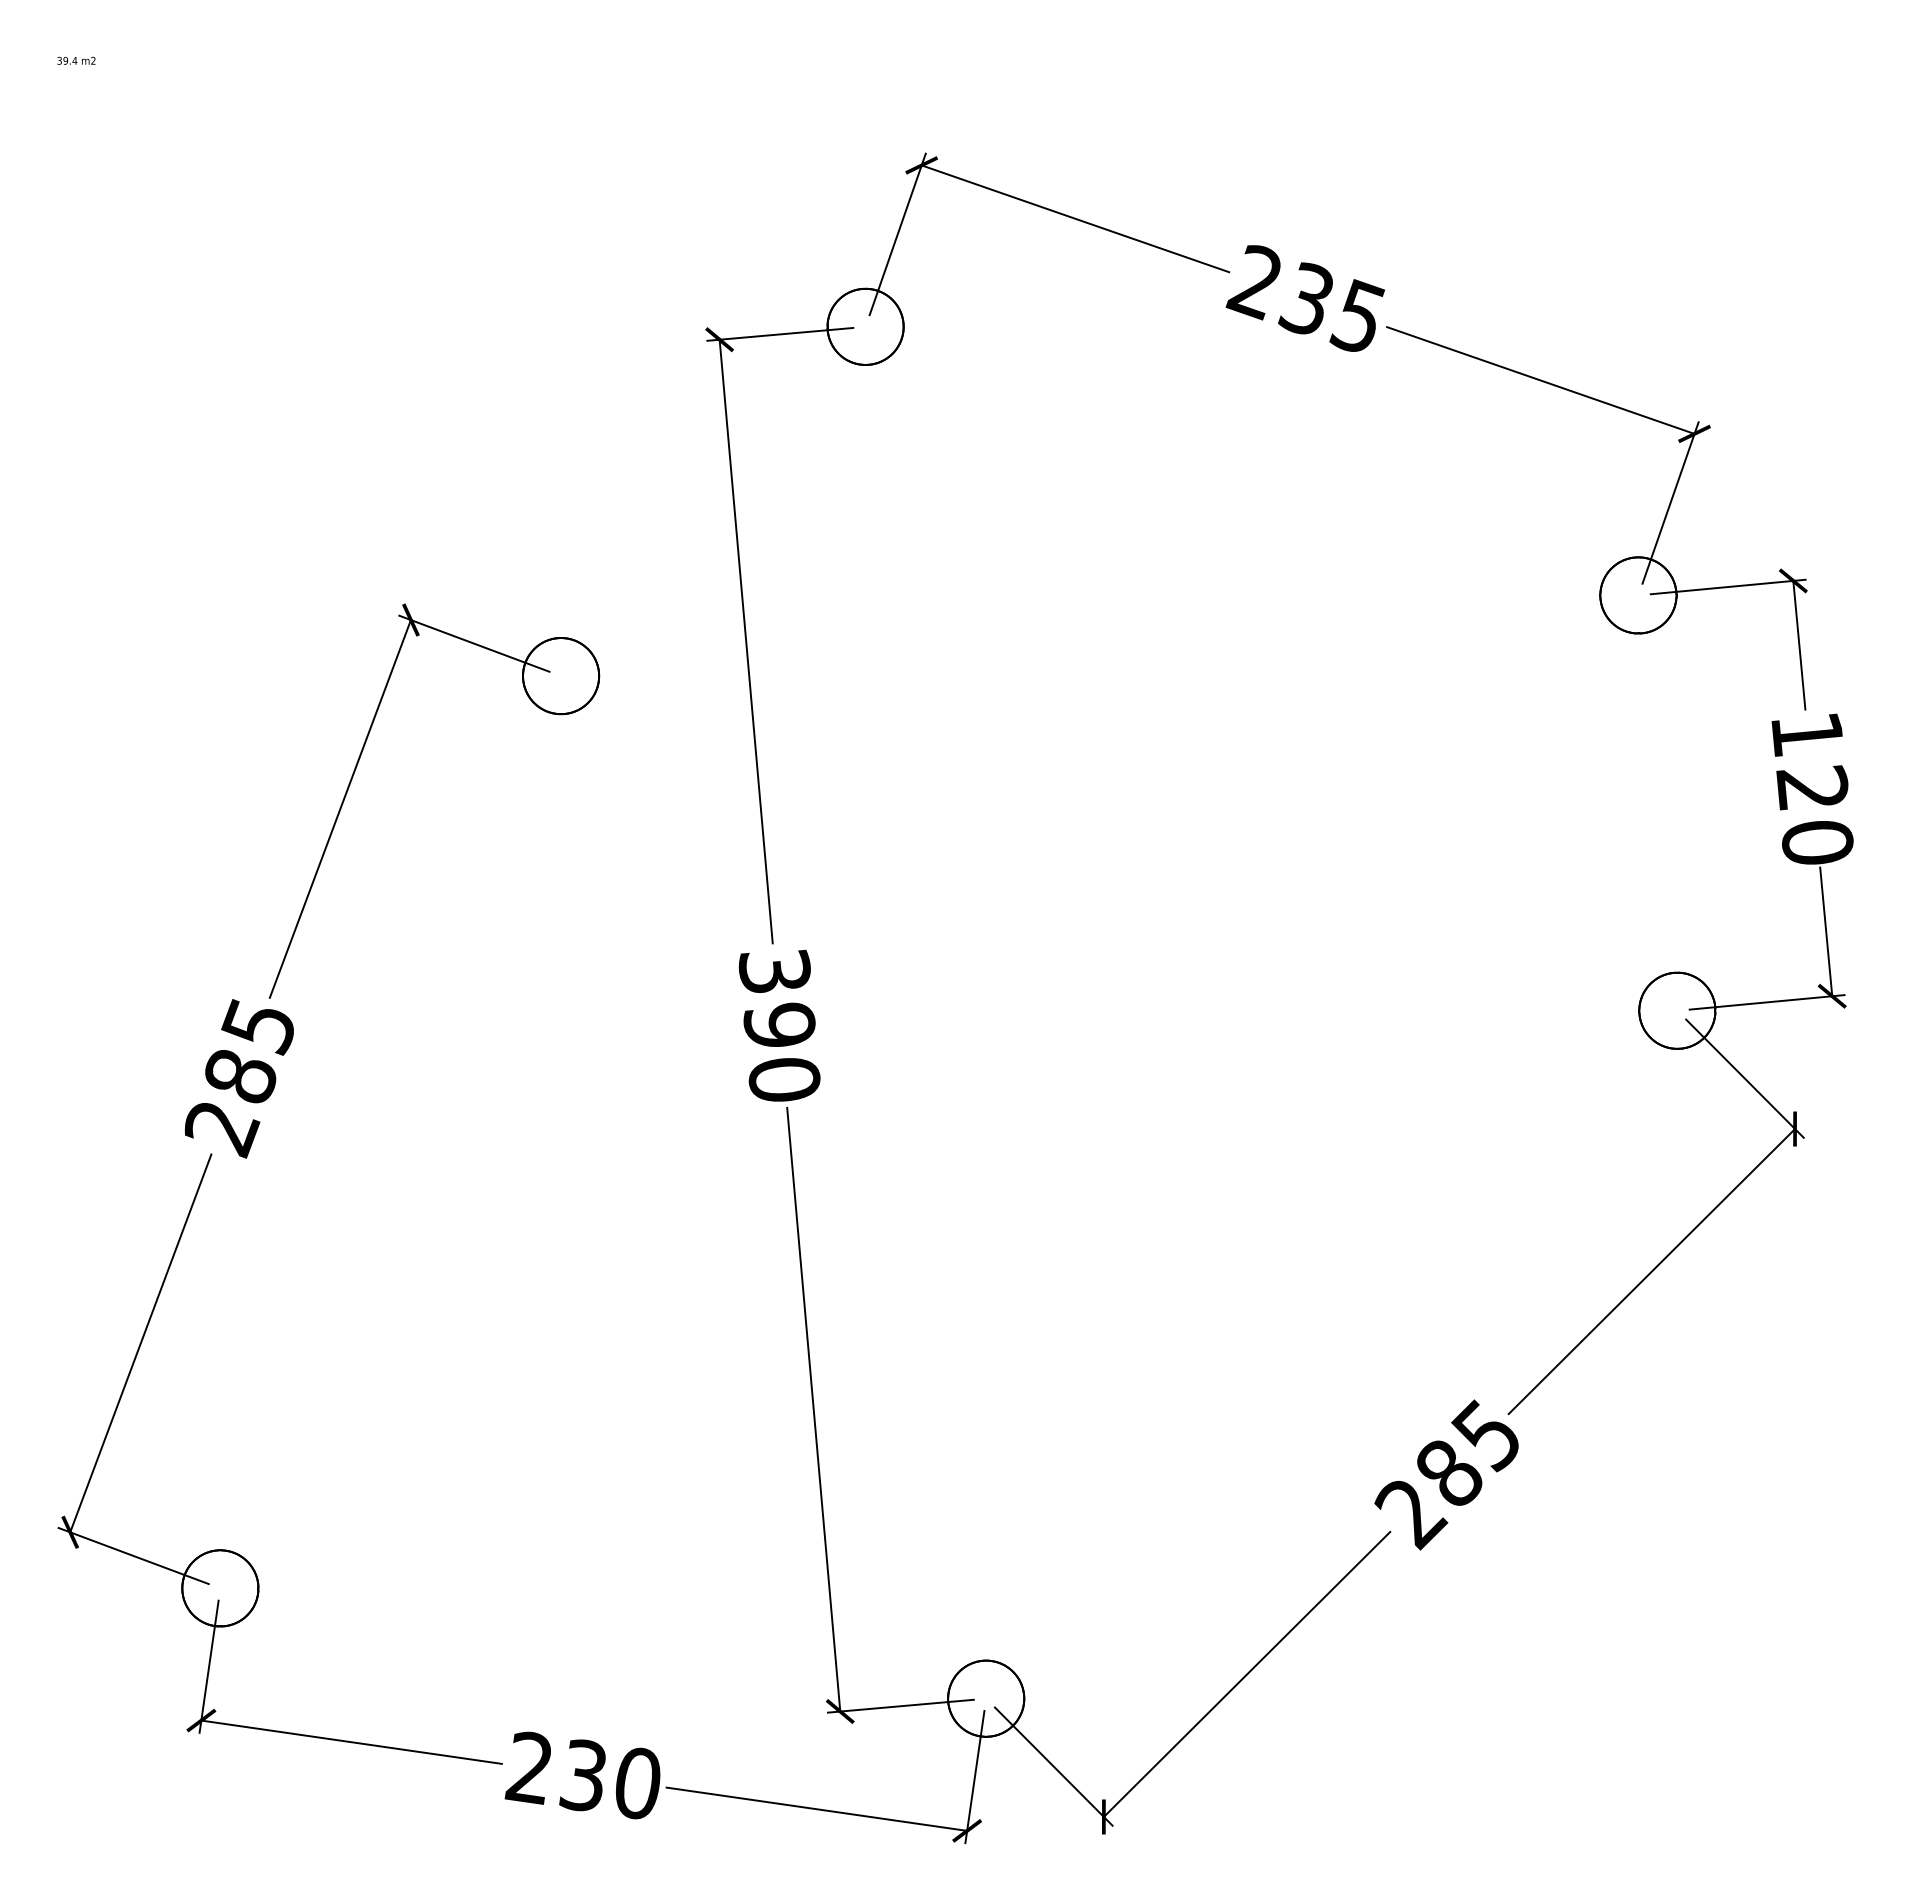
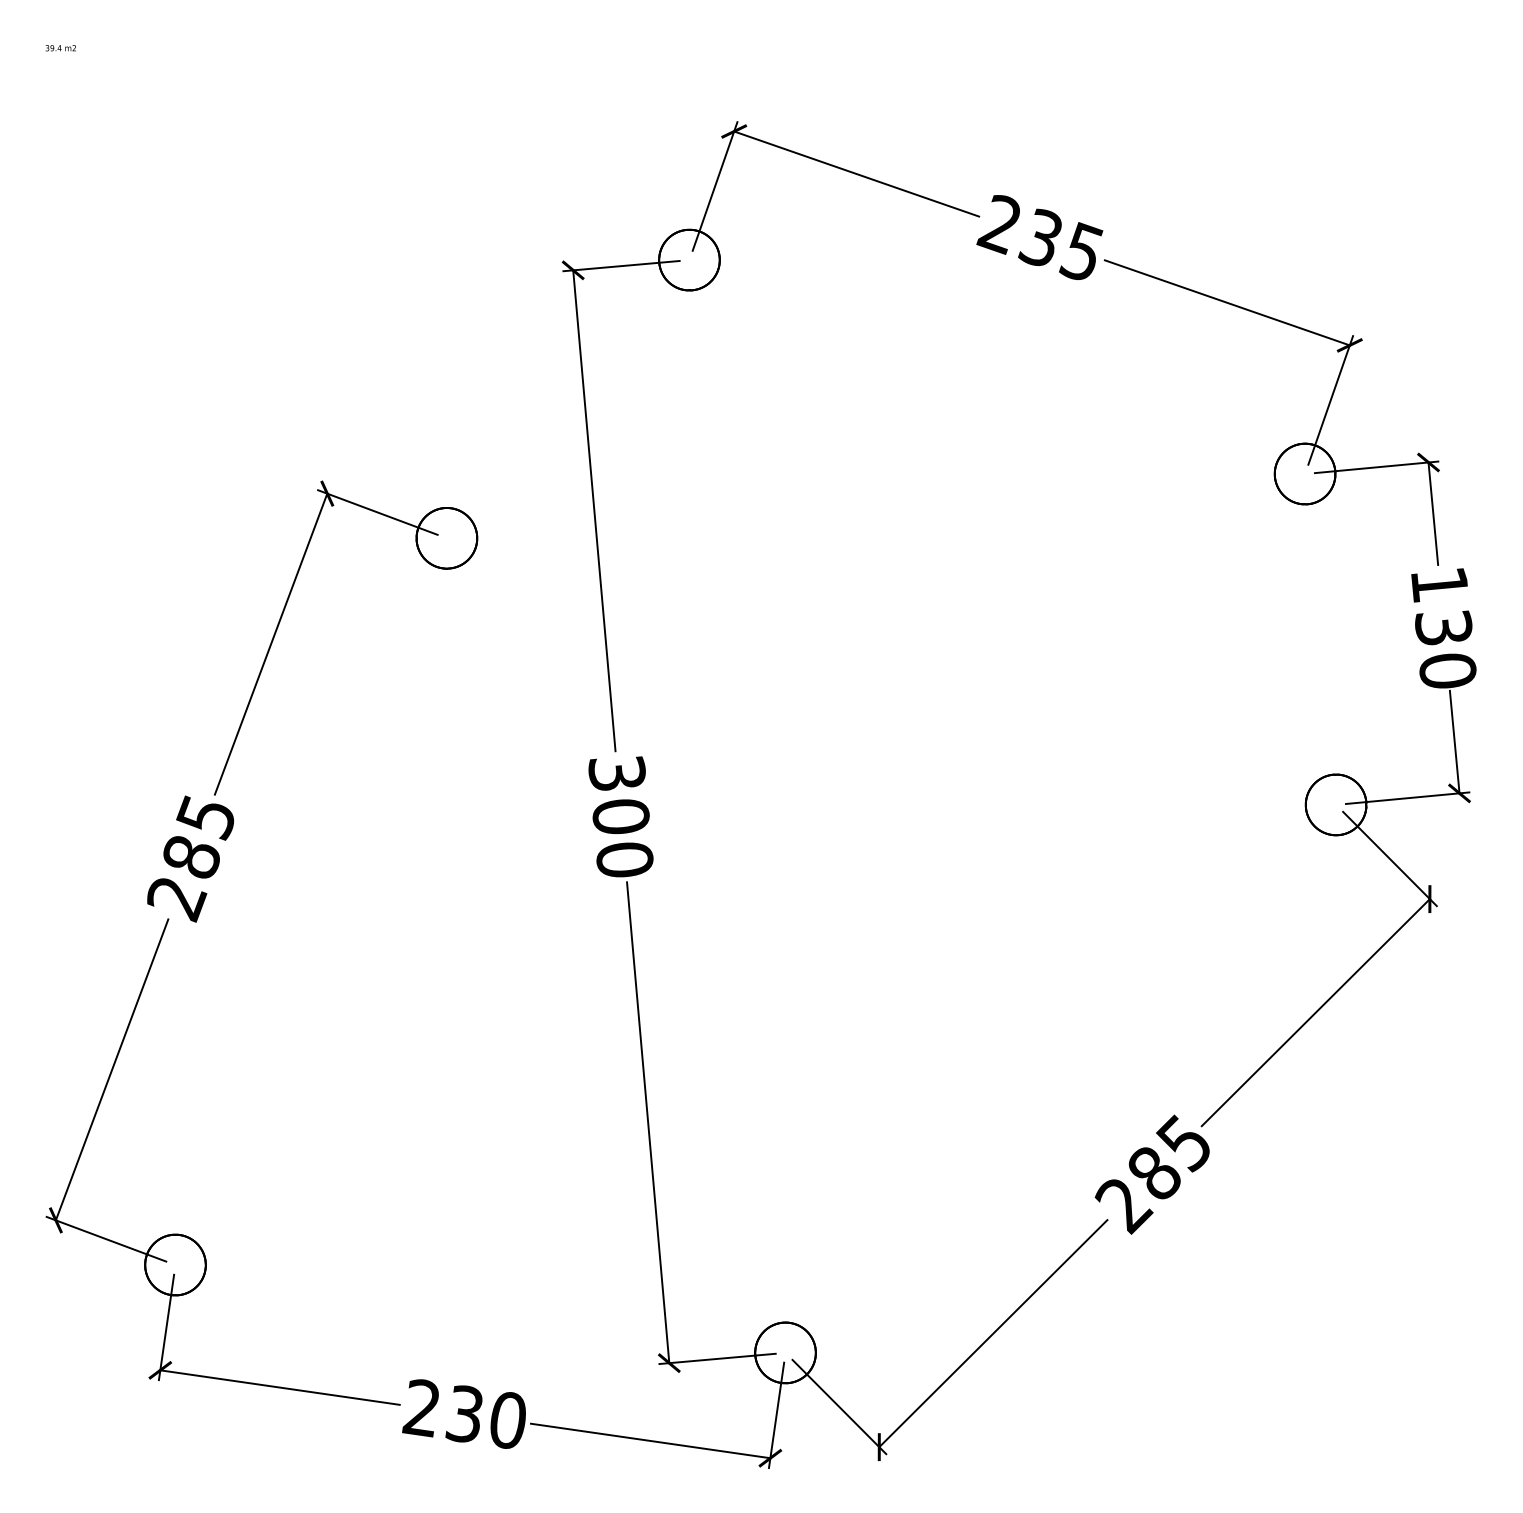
text: (1812, 787) -> (1443, 627), 120 -> 130
text: (779, 1024) -> (620, 815), 390 -> 300

